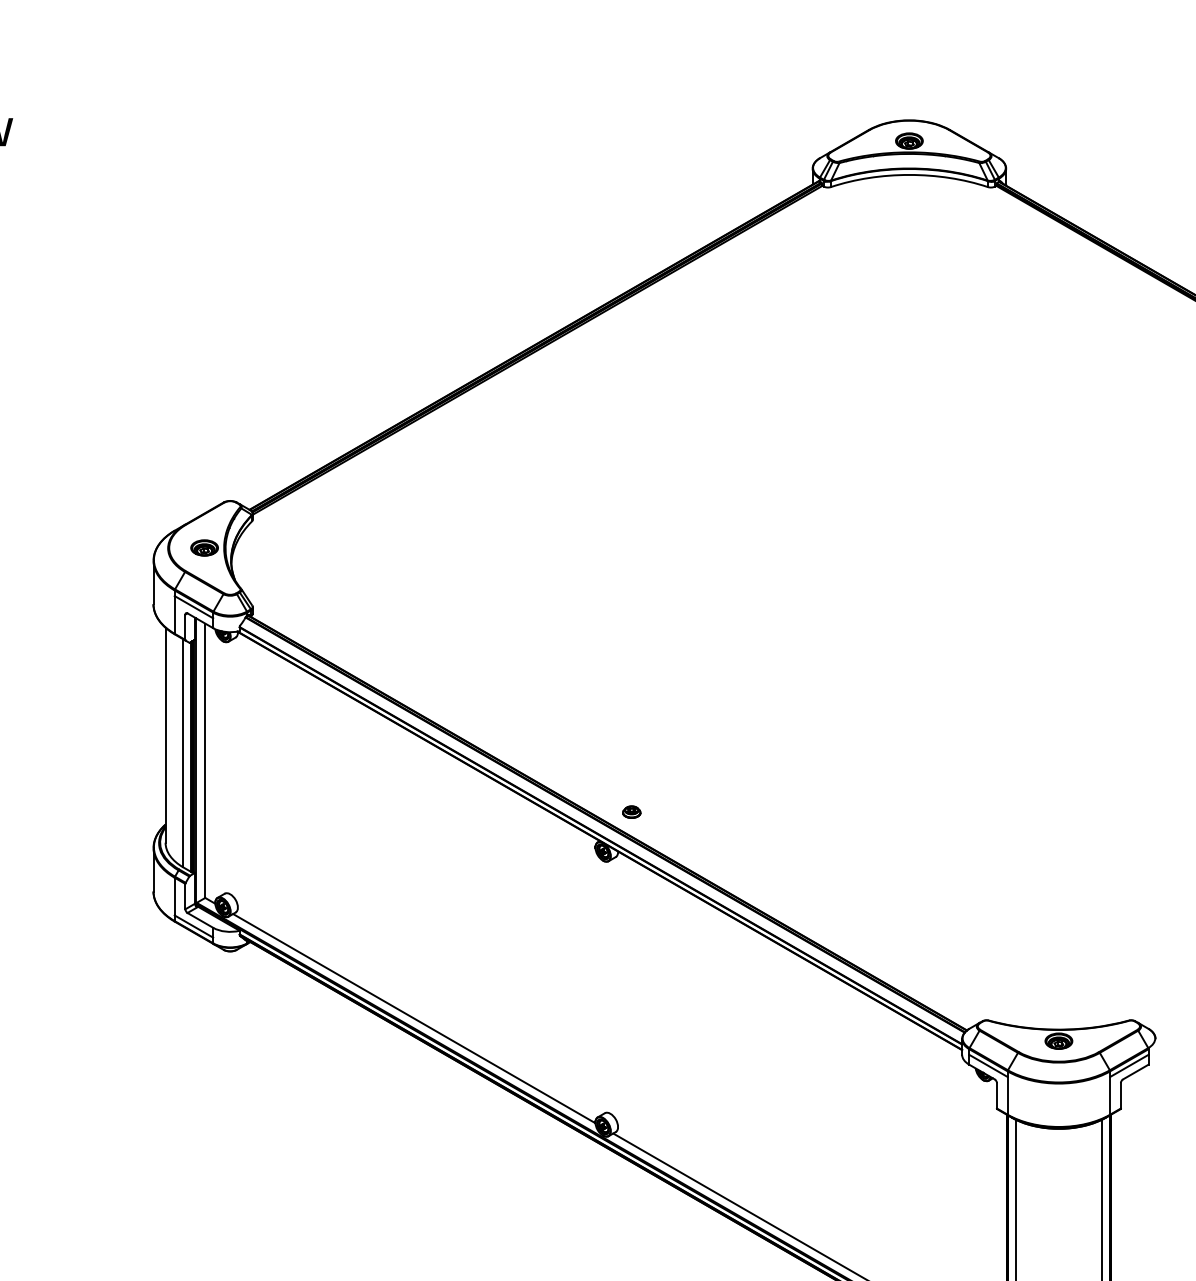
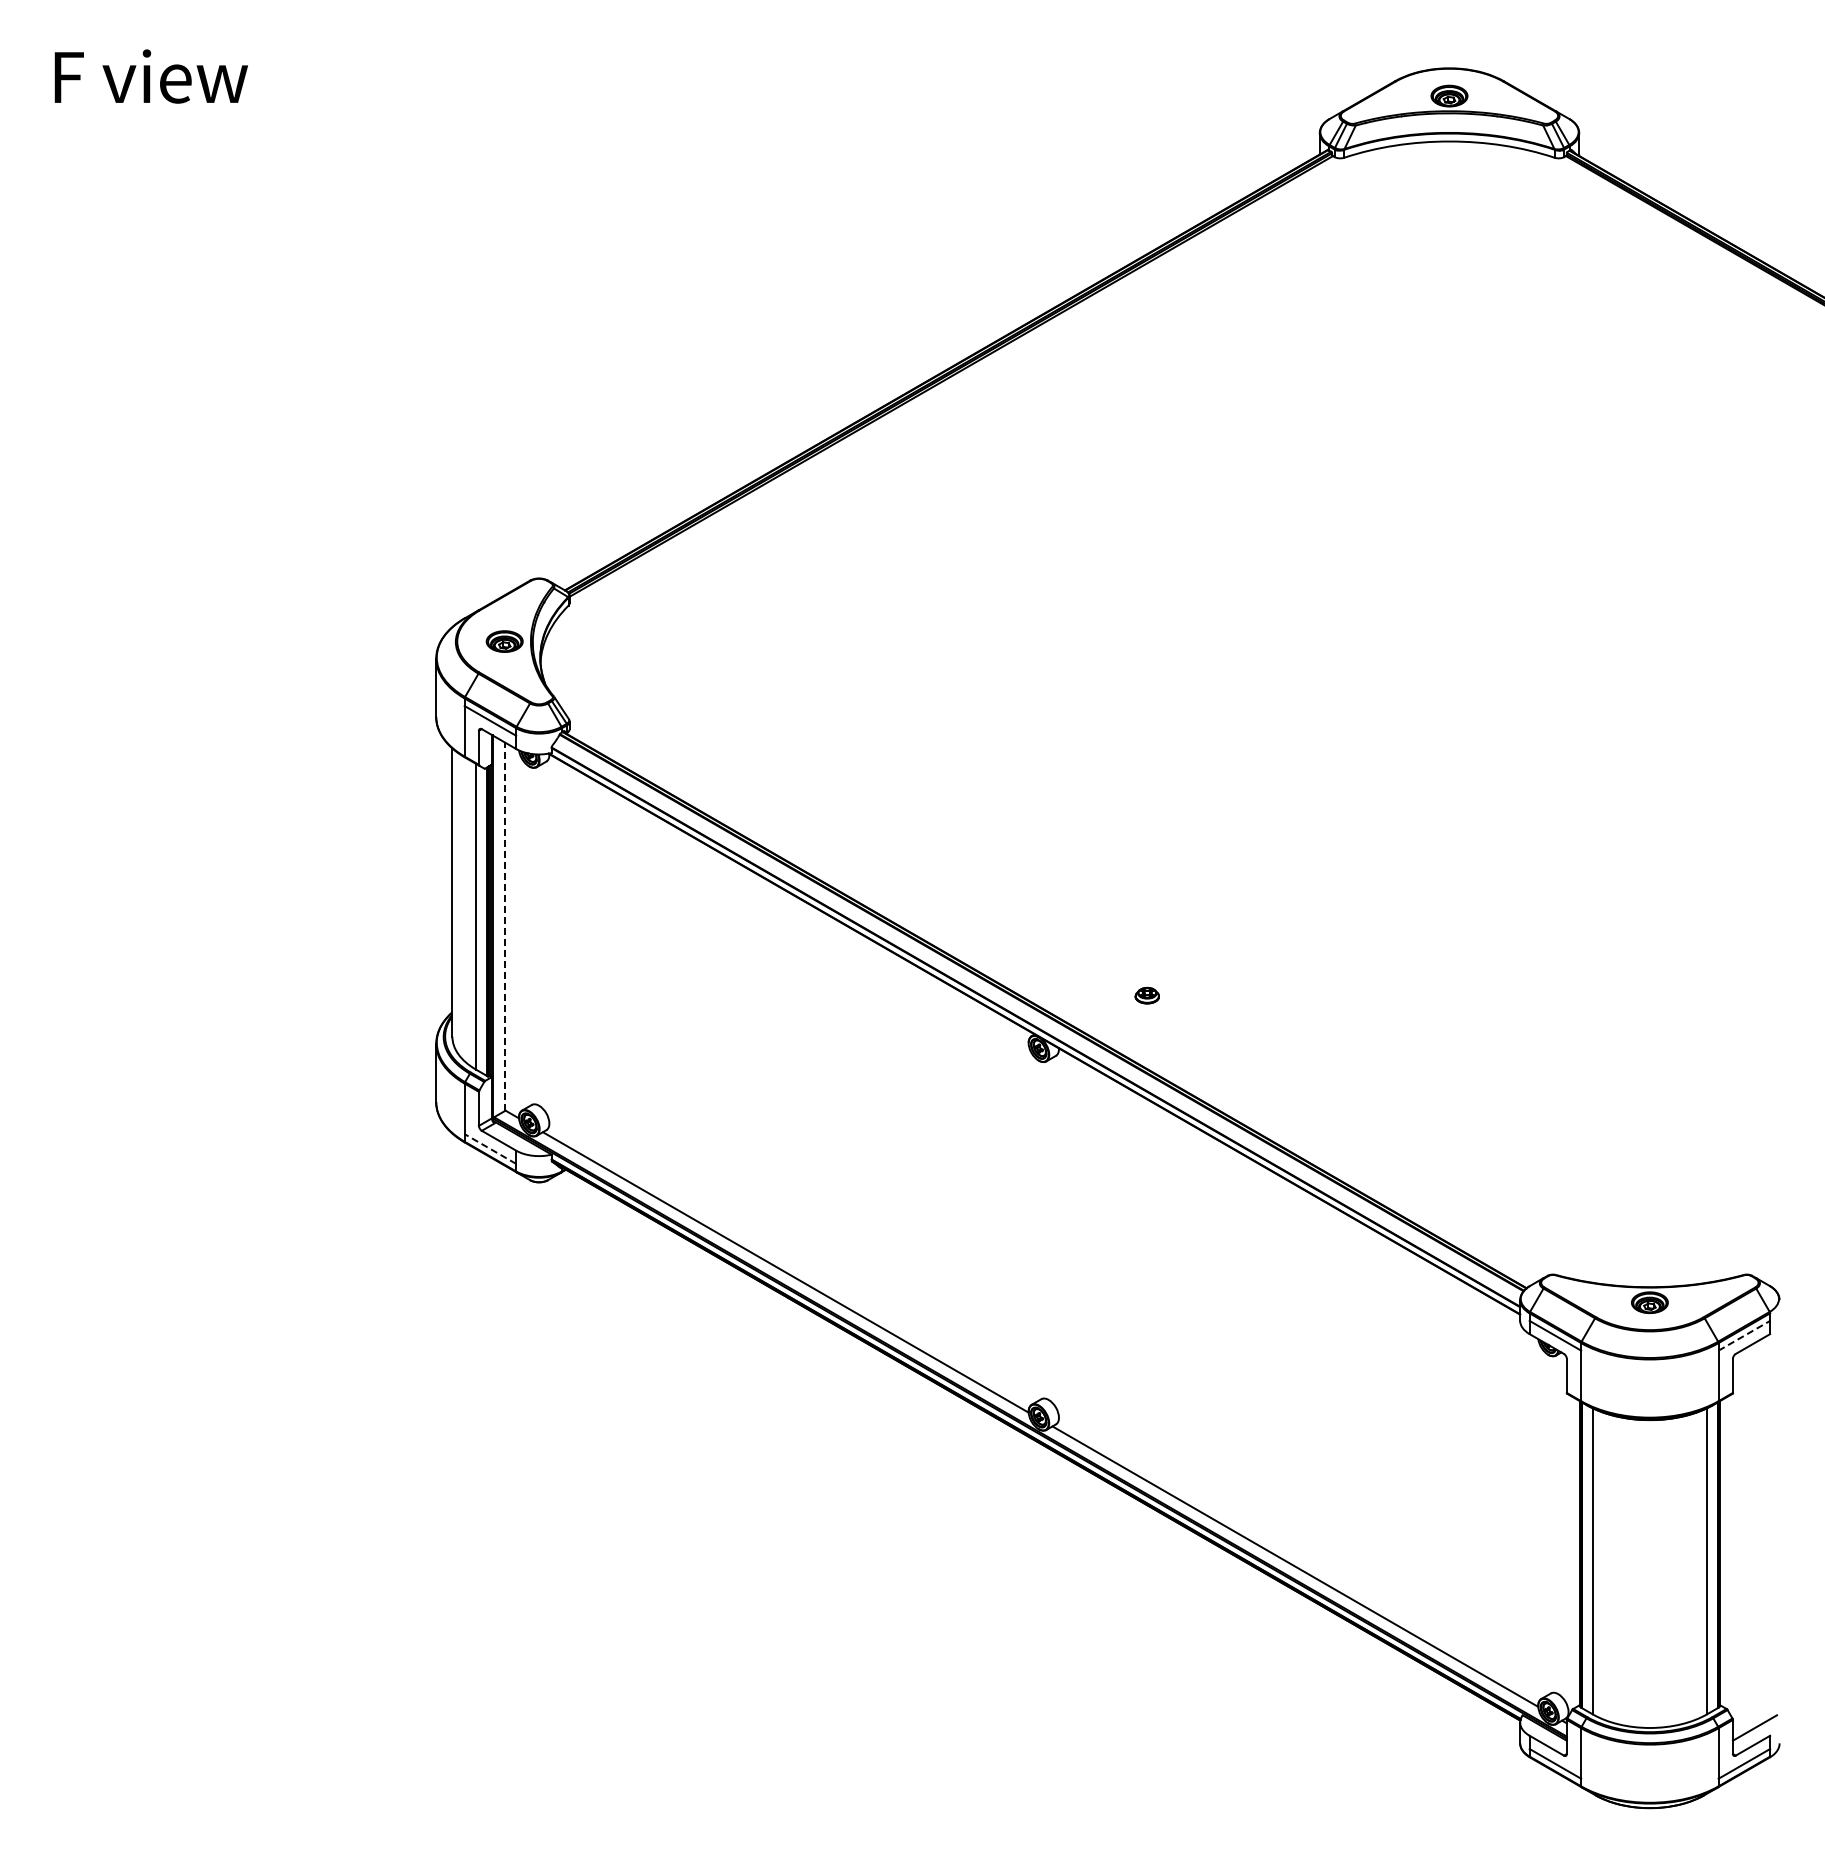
line: (205, 760) -> (505, 926), solid -> dashed
part: (631, 812) -> (1146, 995), moved
line: (194, 926) -> (490, 1149), solid -> dashed
line: (1129, 1065) -> (1744, 1335), solid -> dashed

